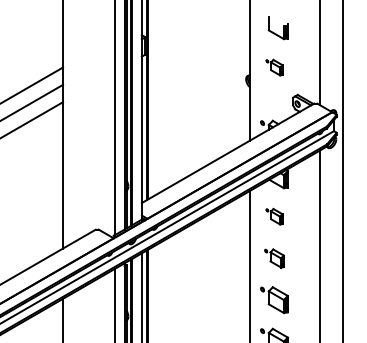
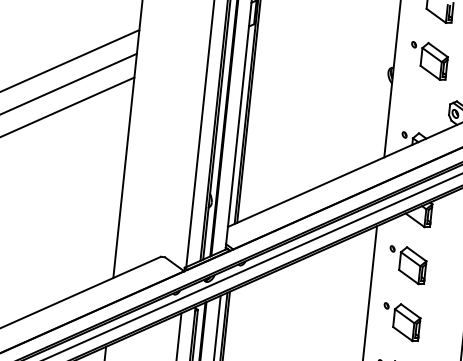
part: (274, 67) -> (428, 60), size x1.67
part: (274, 216) -> (407, 264), size x1.67
part: (274, 258) -> (401, 322), size x1.43

